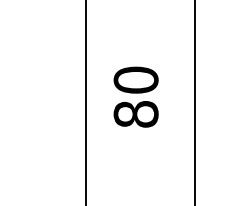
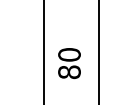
text: (136, 97) -> (69, 63), moved

